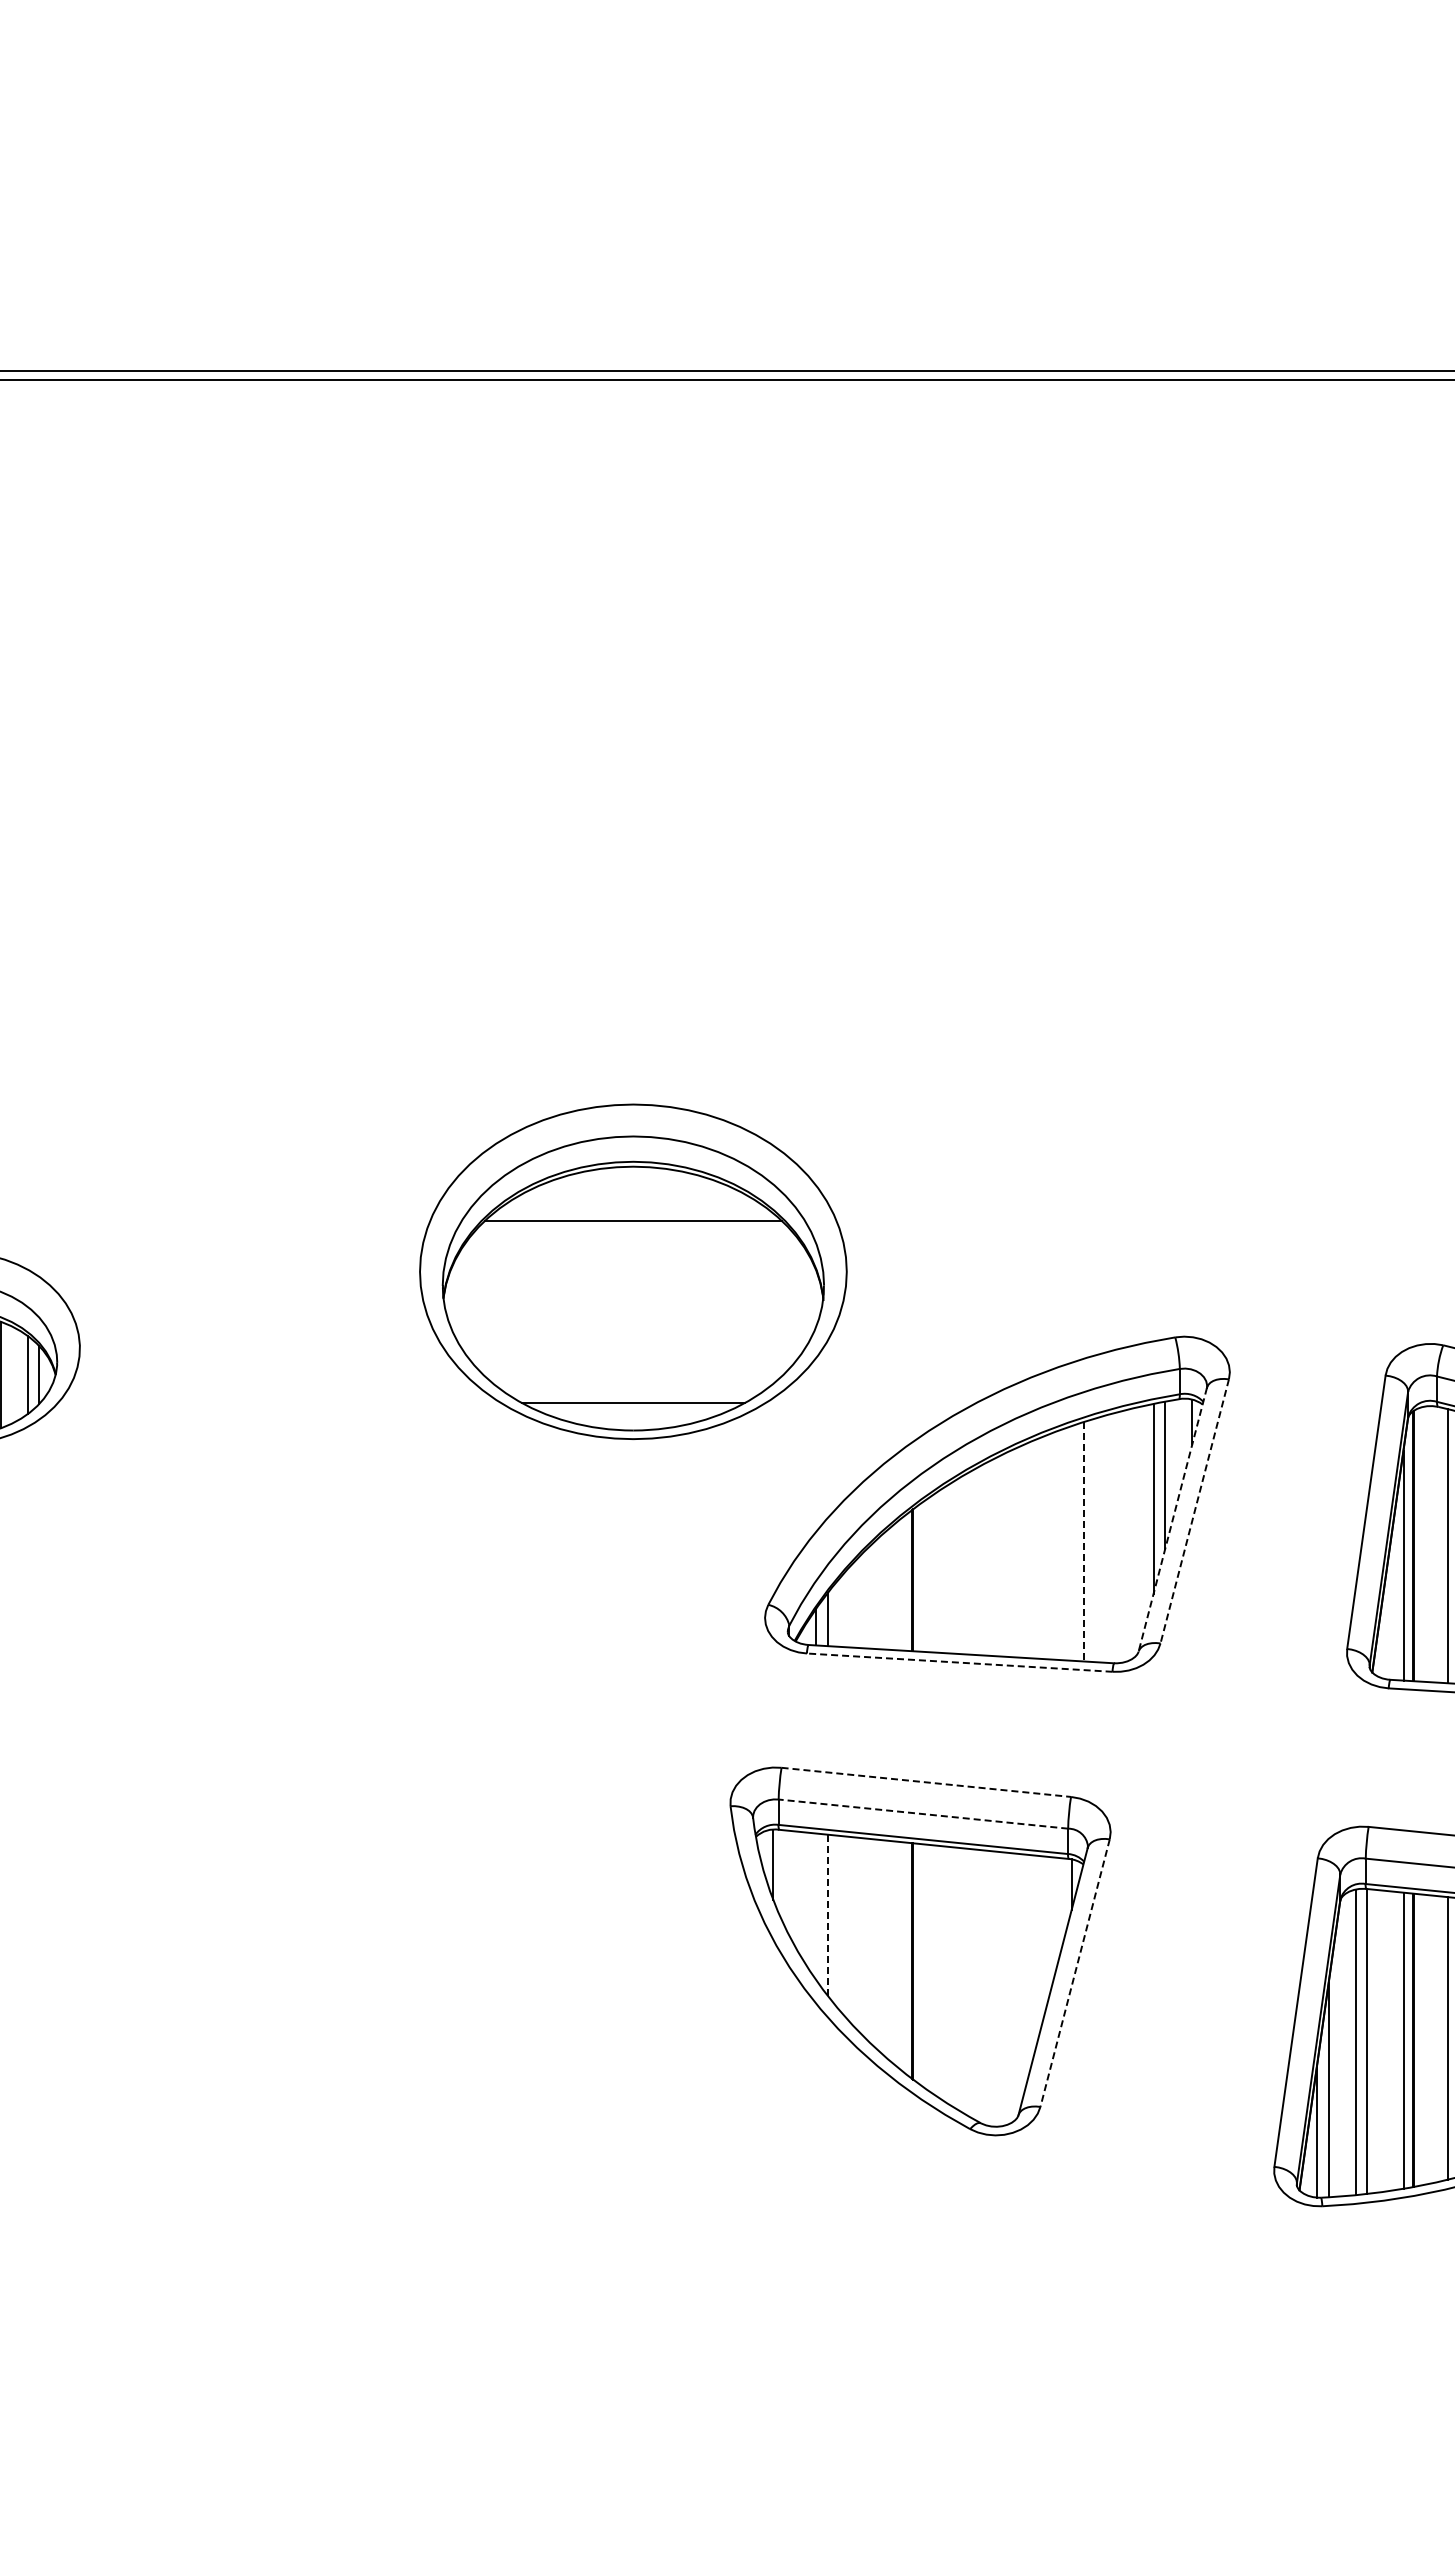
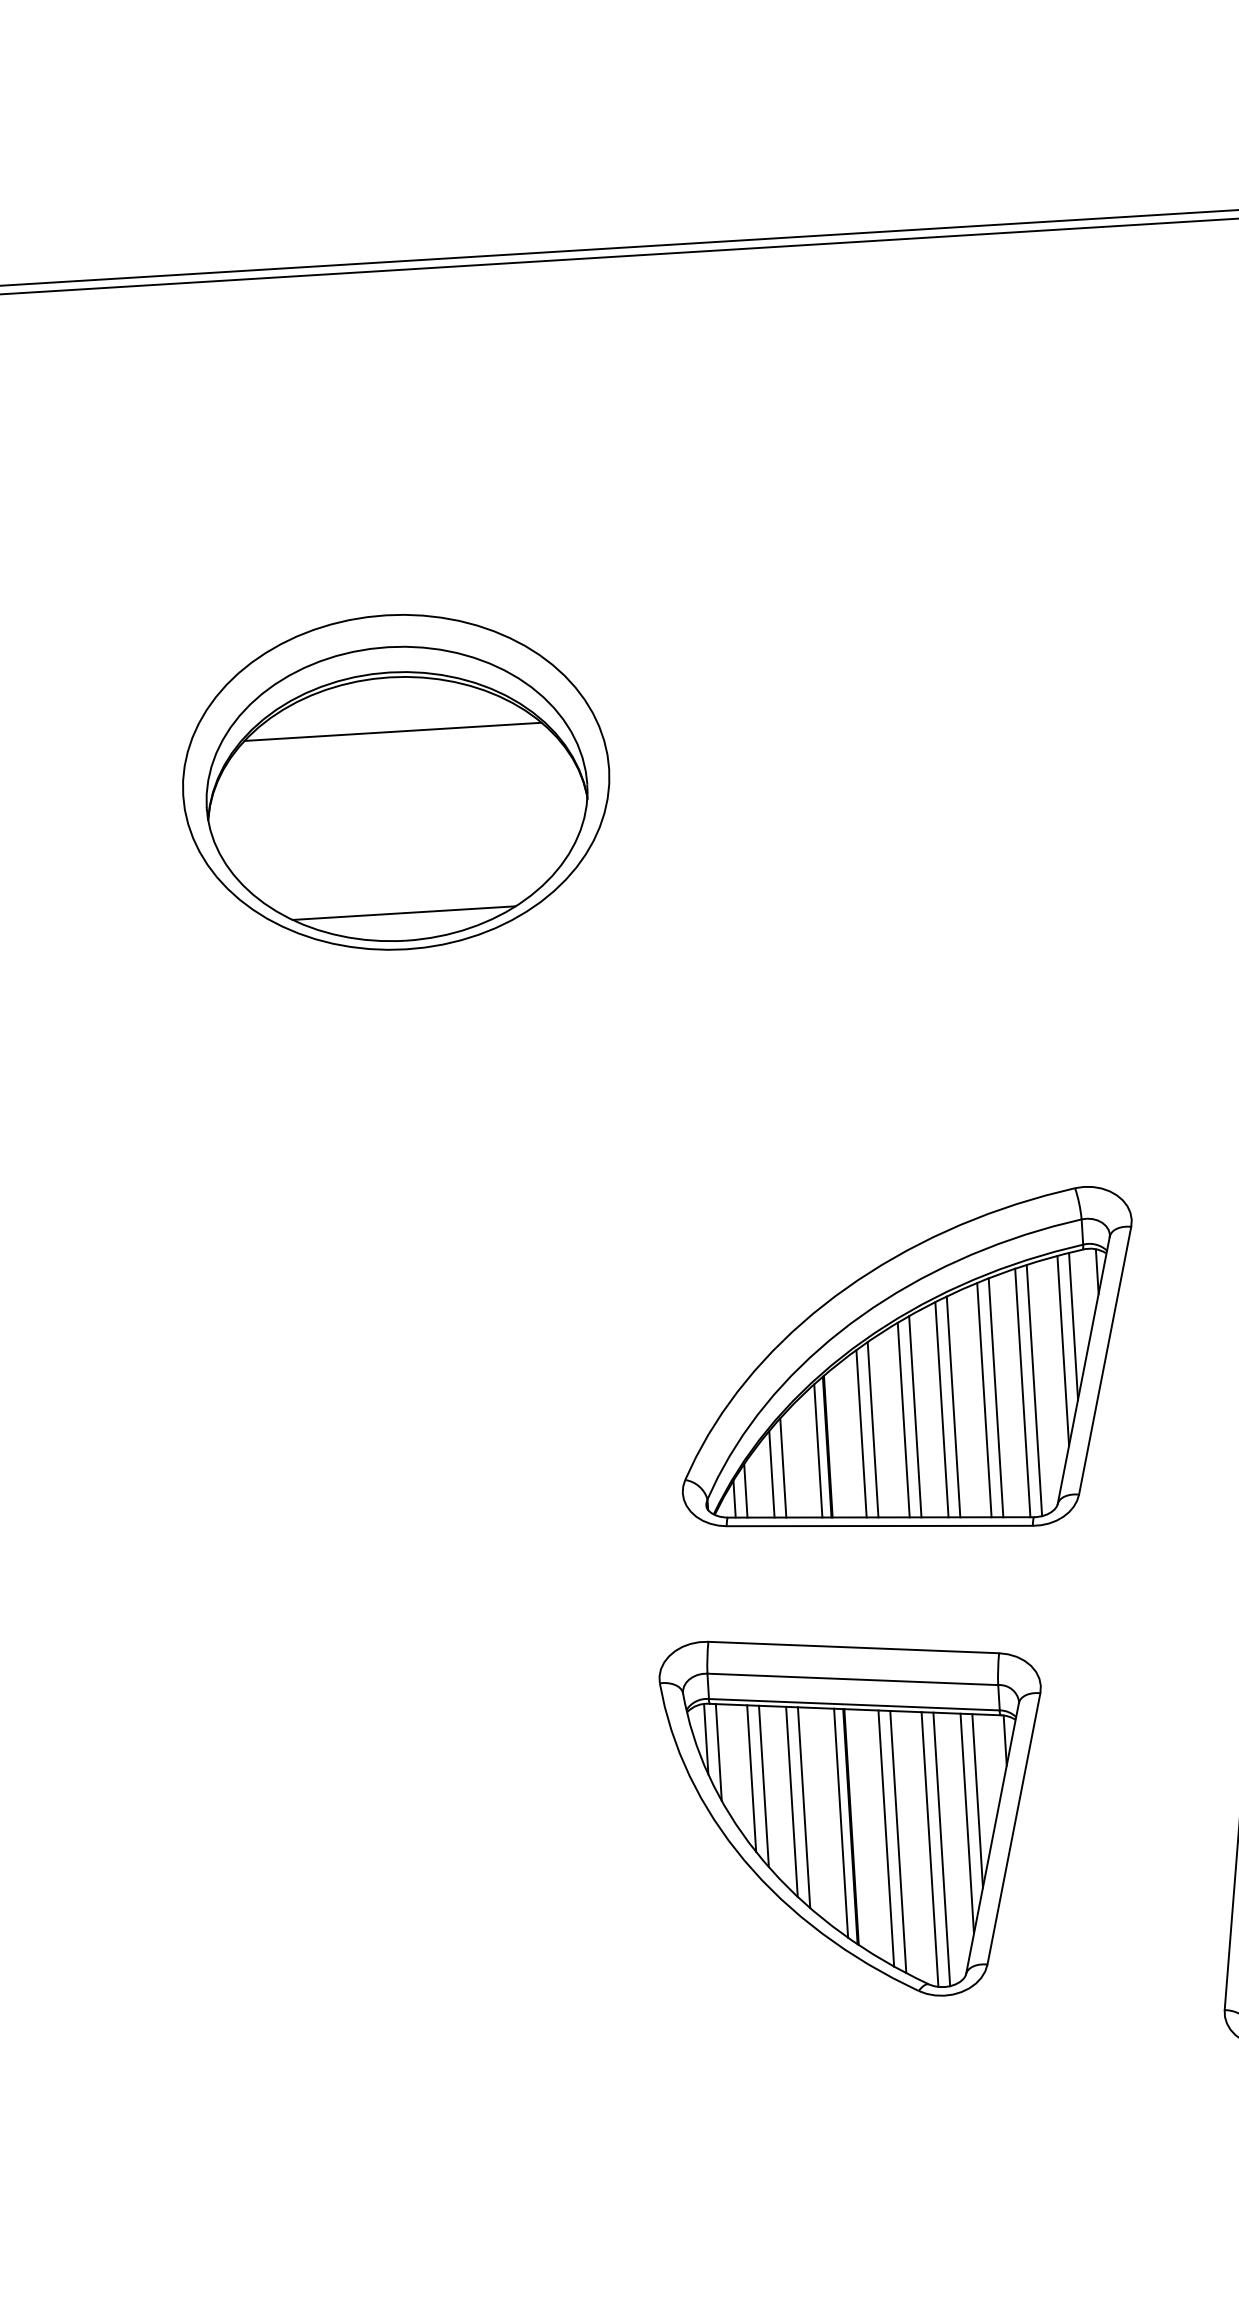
part: (633, 1271) -> (396, 781), moved
line: (1194, 1511) -> (1104, 1360), dashed -> solid
line: (1172, 1520) -> (1083, 1371), dashed -> solid
line: (1122, 1536) -> (1034, 1390), added
line: (1110, 1538) -> (1022, 1392), added
line: (1083, 1541) -> (995, 1397), dashed -> solid
line: (1071, 1543) -> (984, 1400), added
line: (1040, 1547) -> (953, 1406), added
line: (1028, 1550) -> (941, 1409), added
line: (1001, 1555) -> (914, 1416), added
line: (990, 1557) -> (904, 1419), added
line: (958, 1565) -> (872, 1429), added
line: (947, 1569) -> (861, 1433), added
line: (902, 1583) -> (817, 1450), added
line: (866, 1598) -> (782, 1467), added
line: (855, 1604) -> (772, 1474), added
line: (959, 1662) -> (879, 1525), dashed -> solid
line: (926, 1782) -> (853, 1647), dashed -> solid
line: (922, 1814) -> (851, 1679), dashed -> solid
line: (785, 1878) -> (719, 1752), added
line: (816, 1906) -> (751, 1778), added
line: (828, 1915) -> (764, 1786), dashed -> solid
line: (855, 1932) -> (792, 1801), added
line: (866, 1938) -> (803, 1807), added
line: (1040, 1943) -> (977, 1801), added
line: (902, 1956) -> (840, 1822), added
line: (1028, 1964) -> (966, 1823), added
line: (1074, 1973) -> (1013, 1829), dashed -> solid
line: (947, 1974) -> (886, 1838), added
line: (958, 1978) -> (897, 1841), added
line: (990, 1988) -> (930, 1849), added
line: (1001, 1989) -> (941, 1849), added

